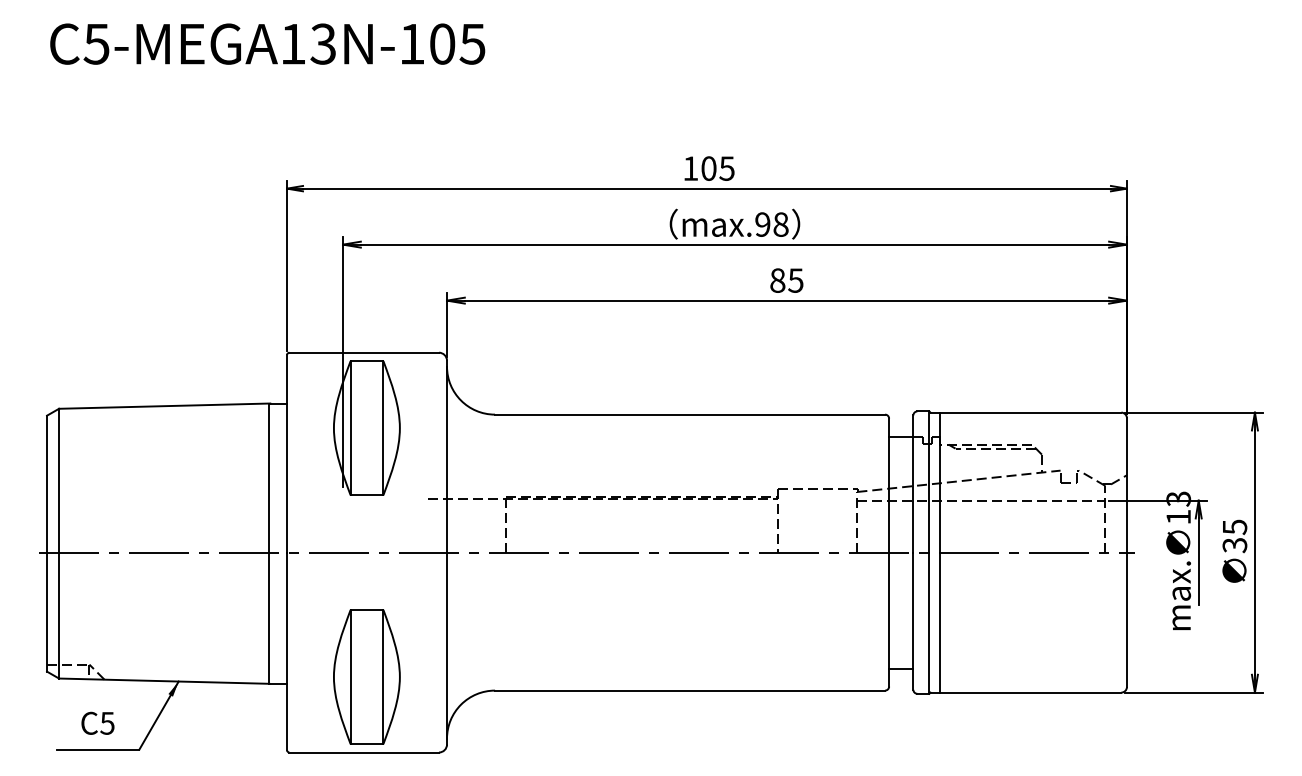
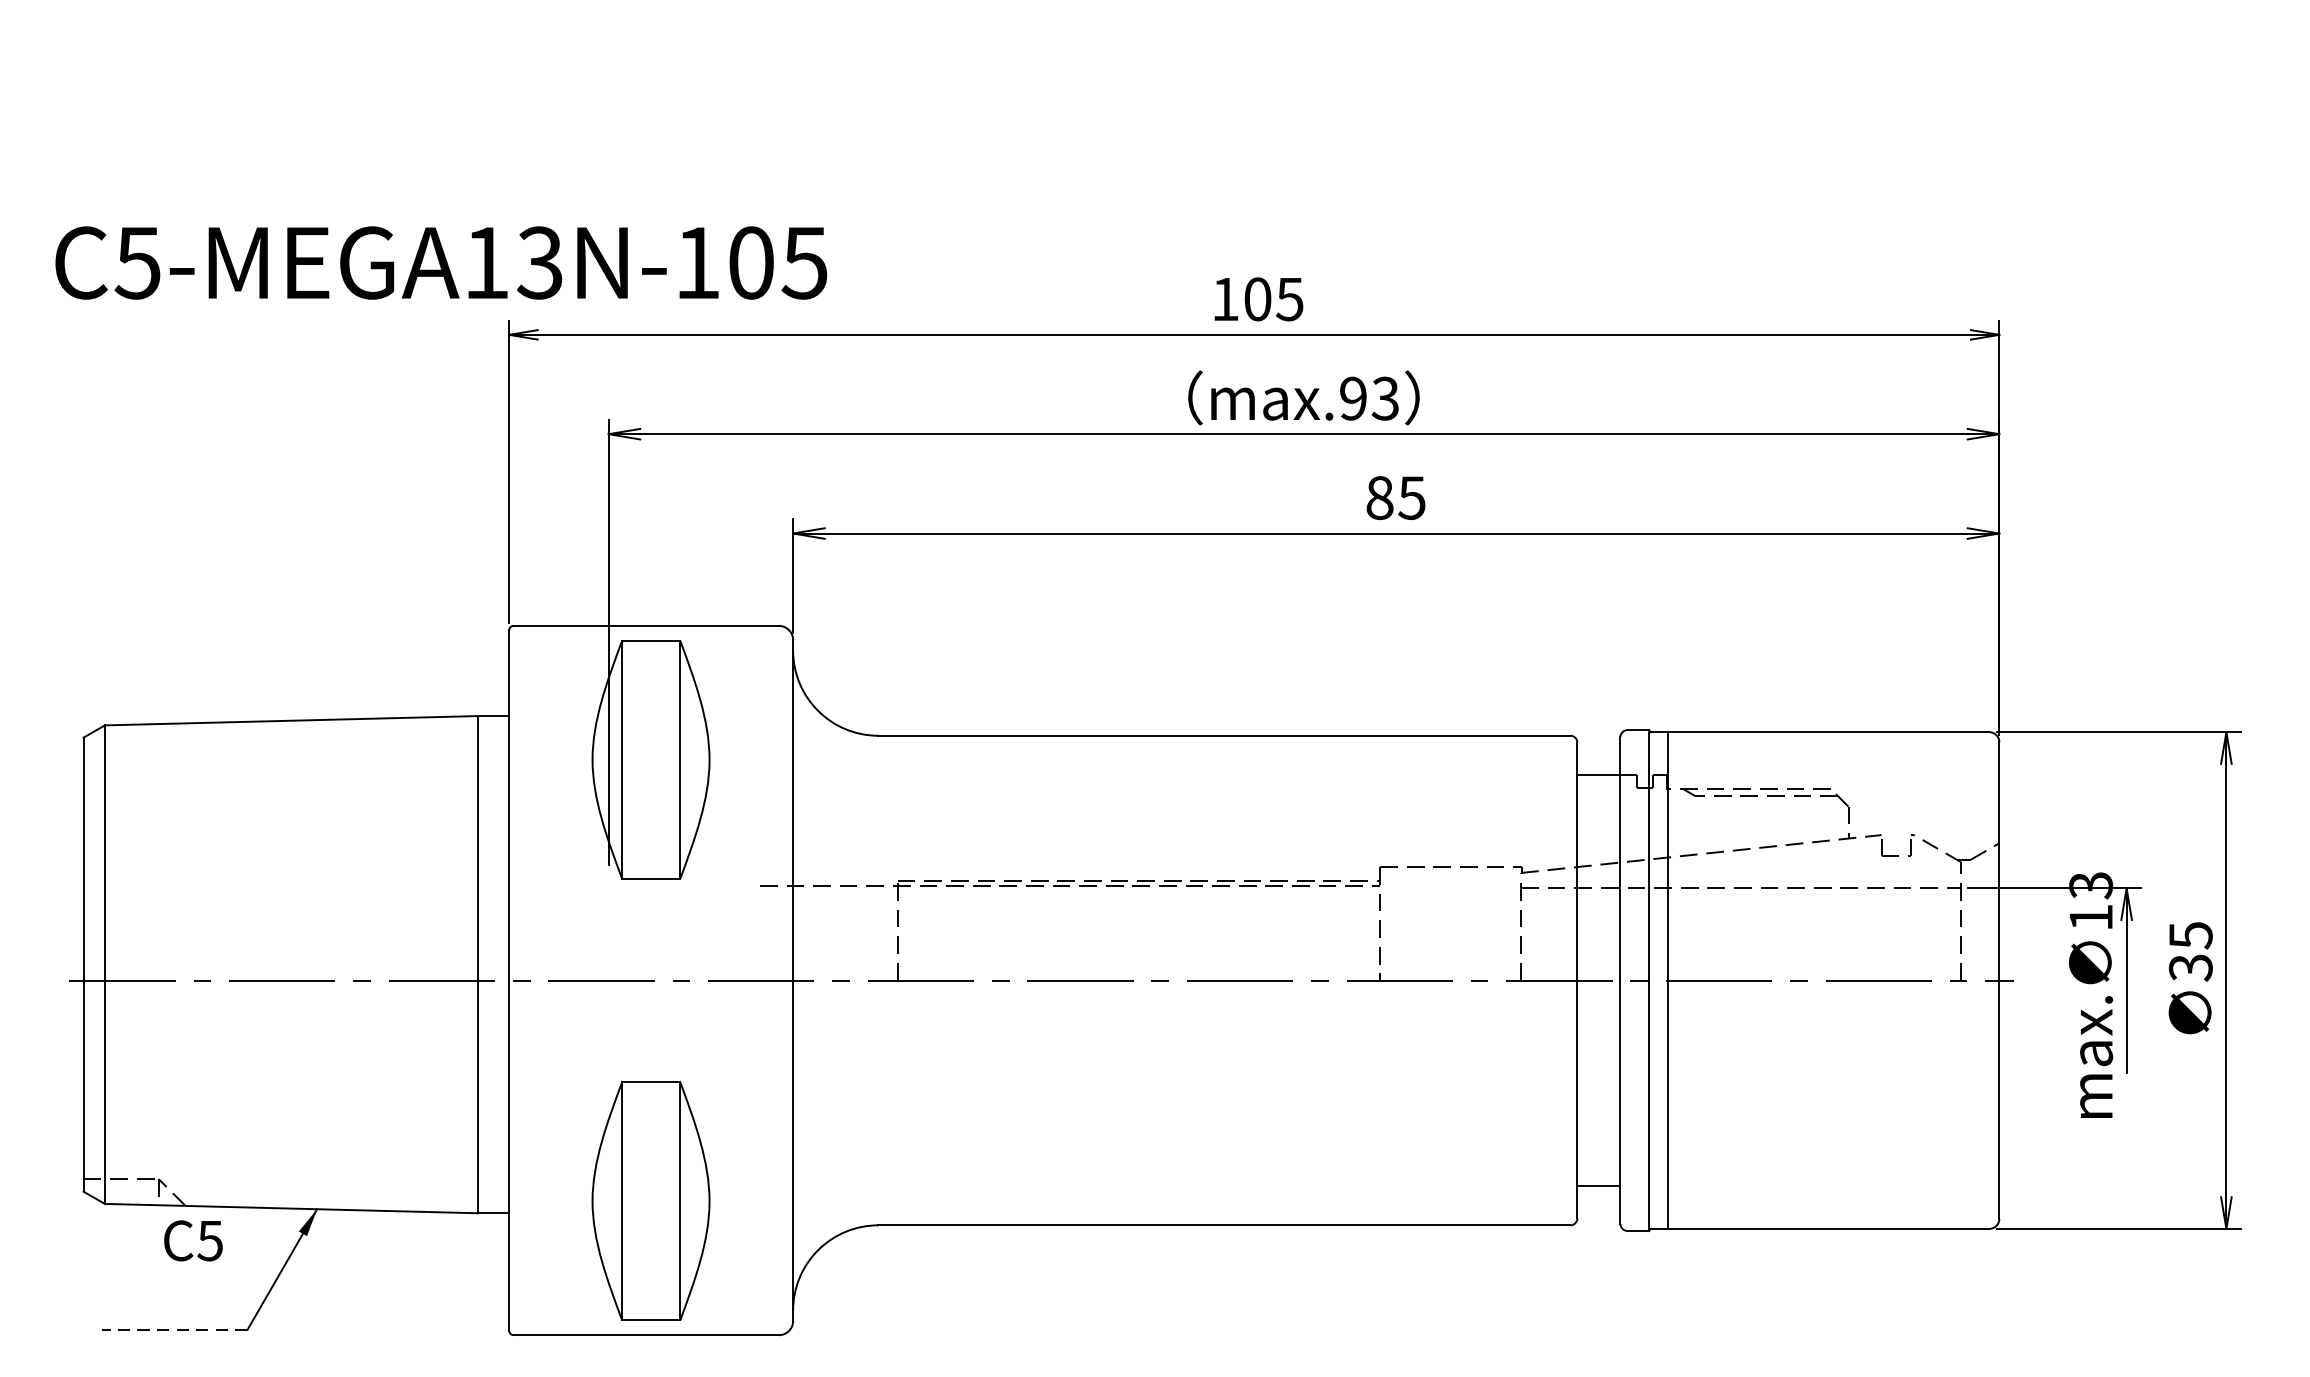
text: (267, 43) -> (440, 261), moved
text: (780, 224) -> (1384, 398), max.98 -> max.93
text: (97, 722) -> (192, 1239), moved
line: (97, 749) -> (173, 1329), solid -> dashed

